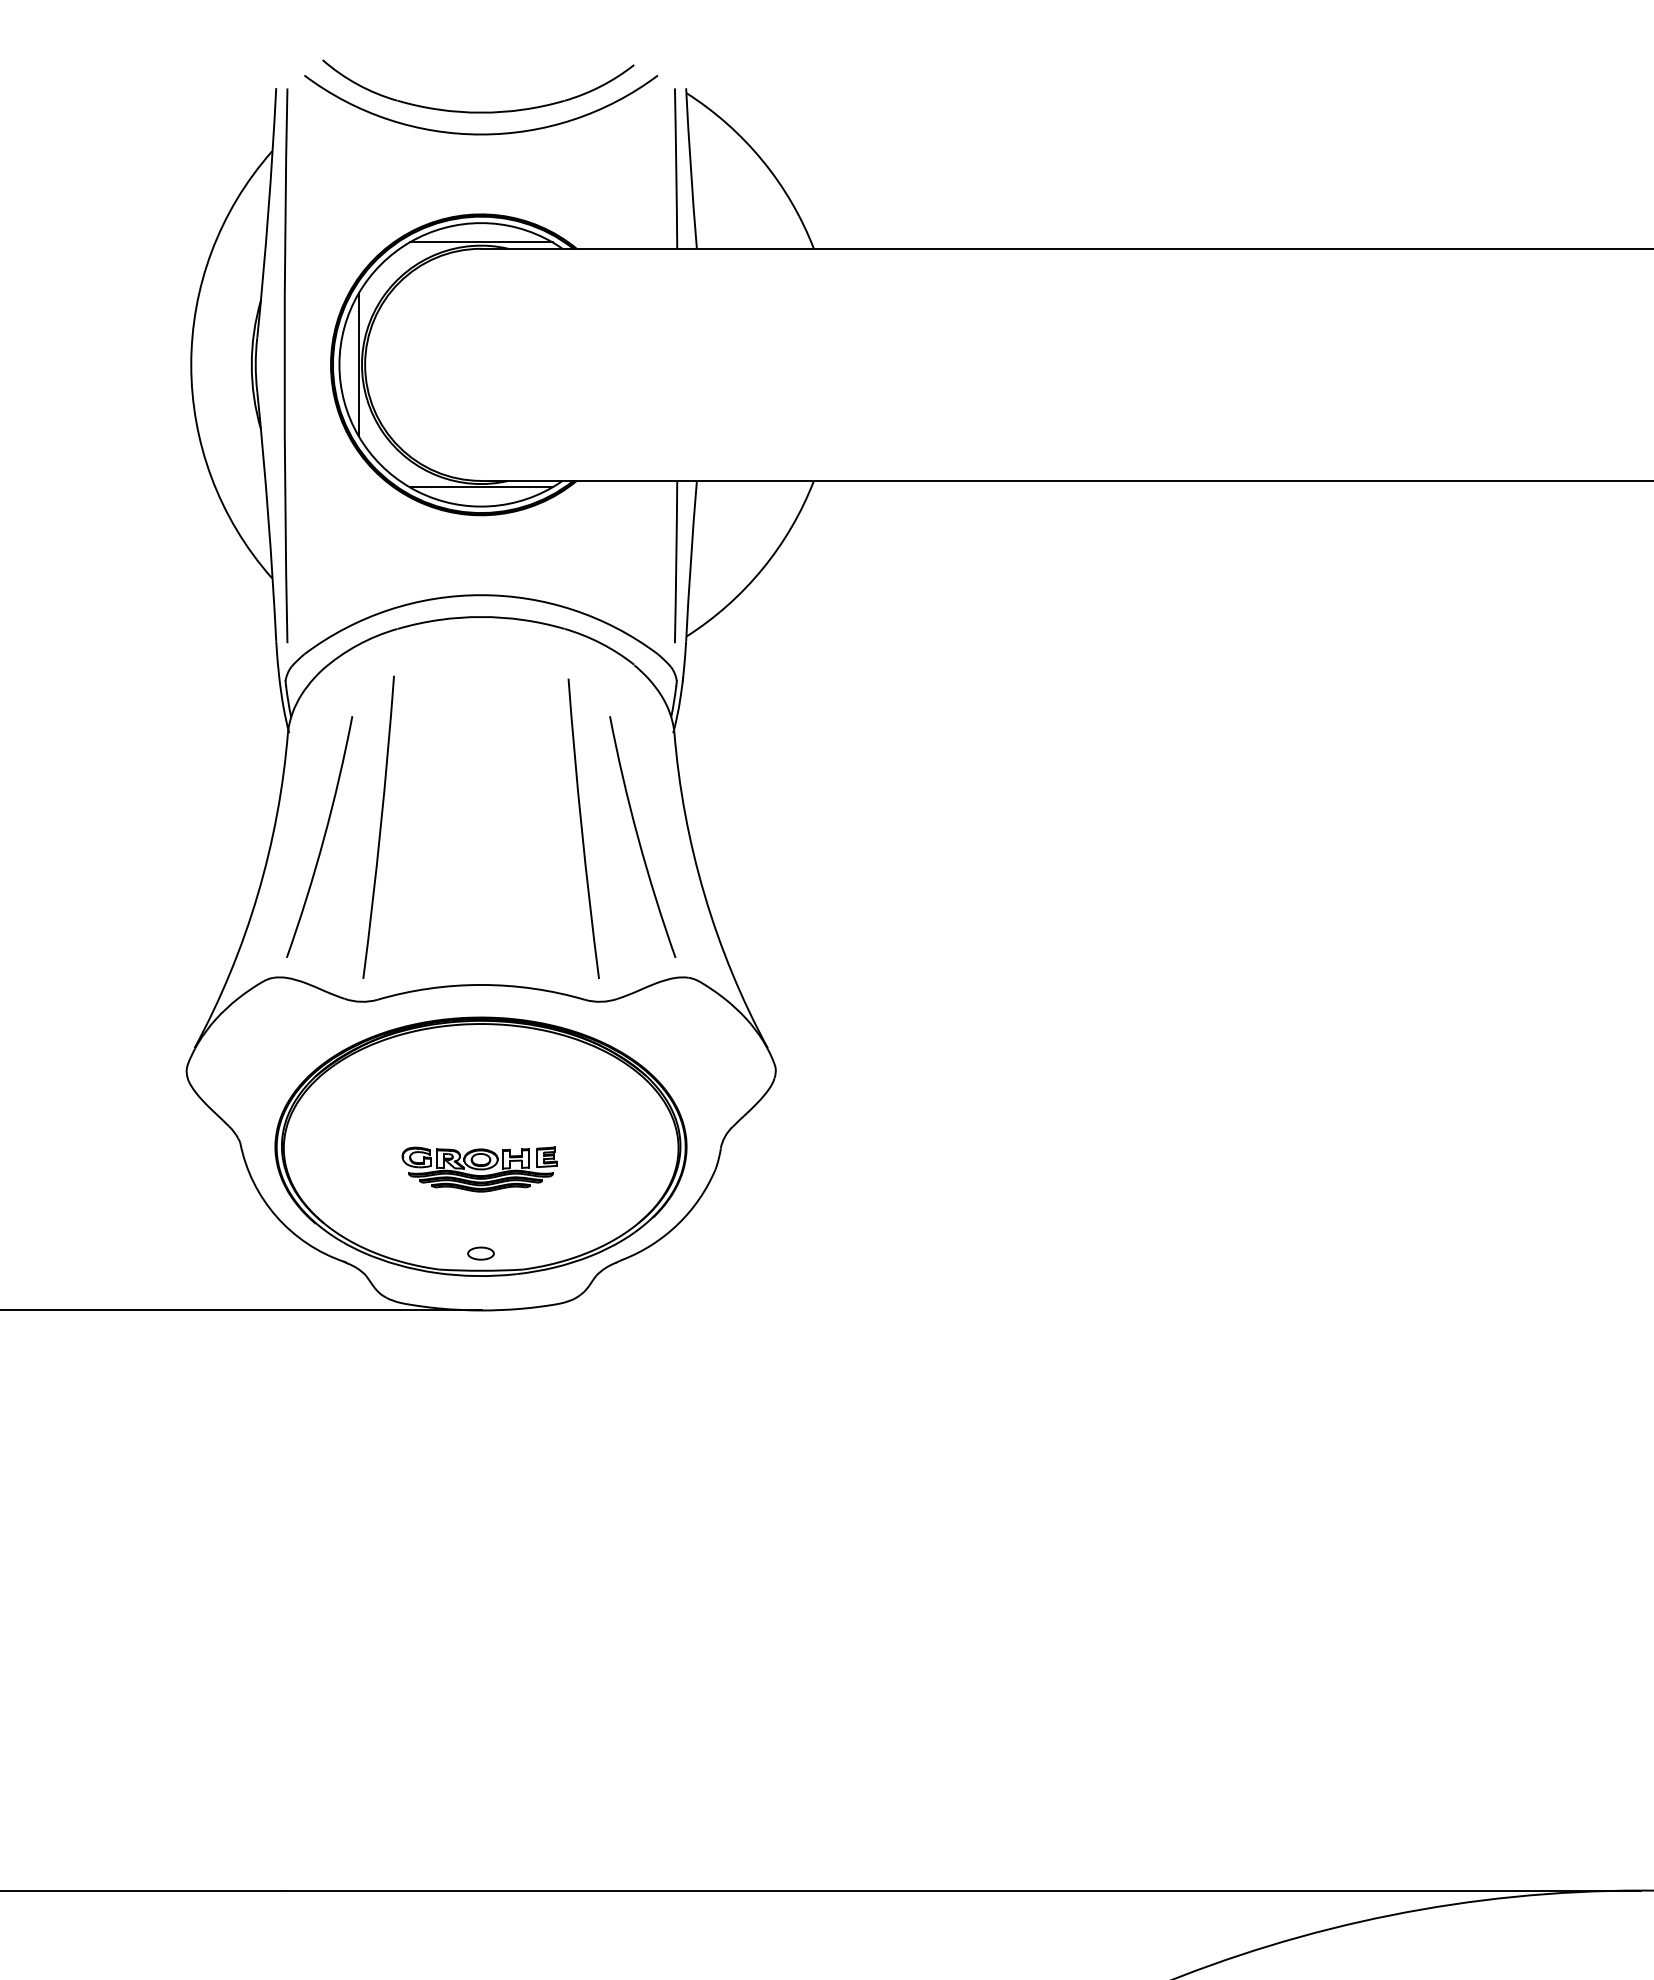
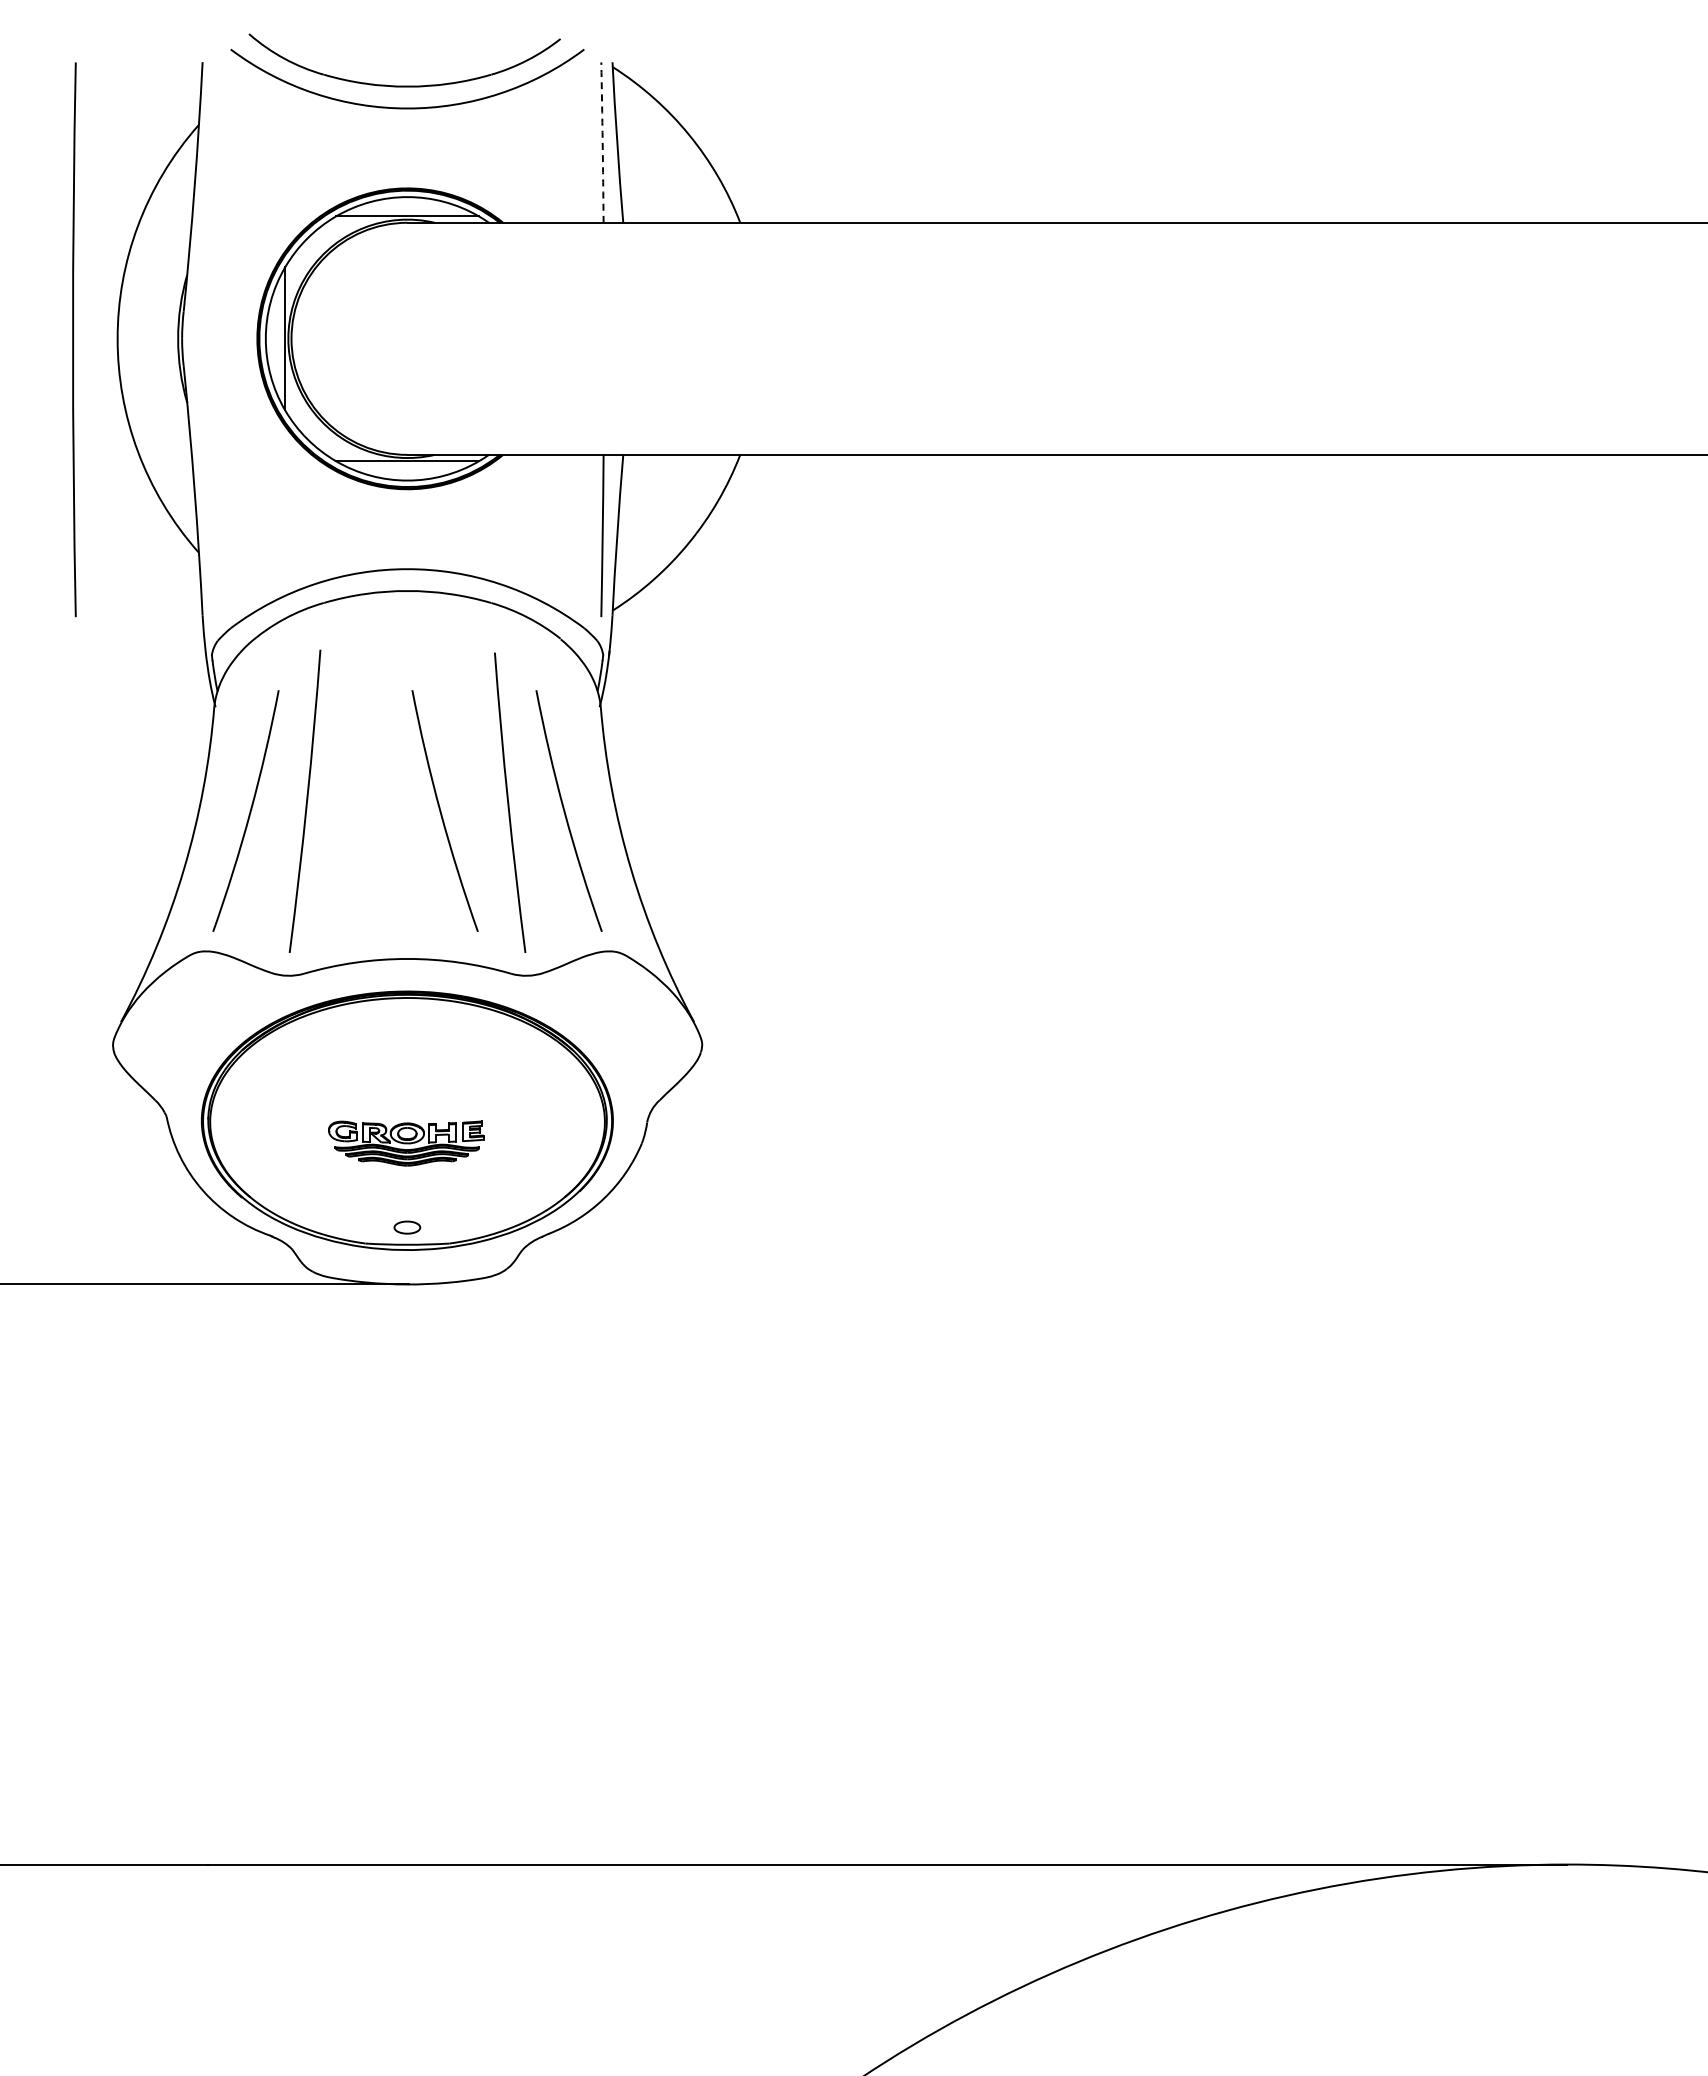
arc: (676, 168) -> (602, 142), solid -> dashed
arc: (285, 365) -> (73, 339), moved
arc: (515, 836) -> (441, 810), added

